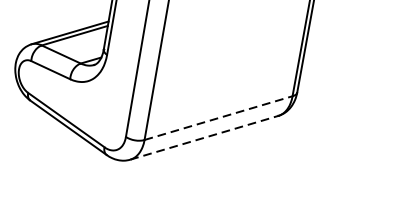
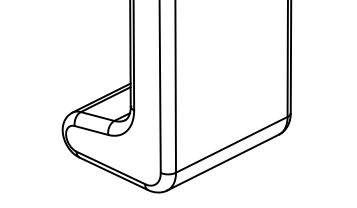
line: (219, 117) -> (232, 144), dashed -> solid
line: (204, 137) -> (223, 162), dashed -> solid

